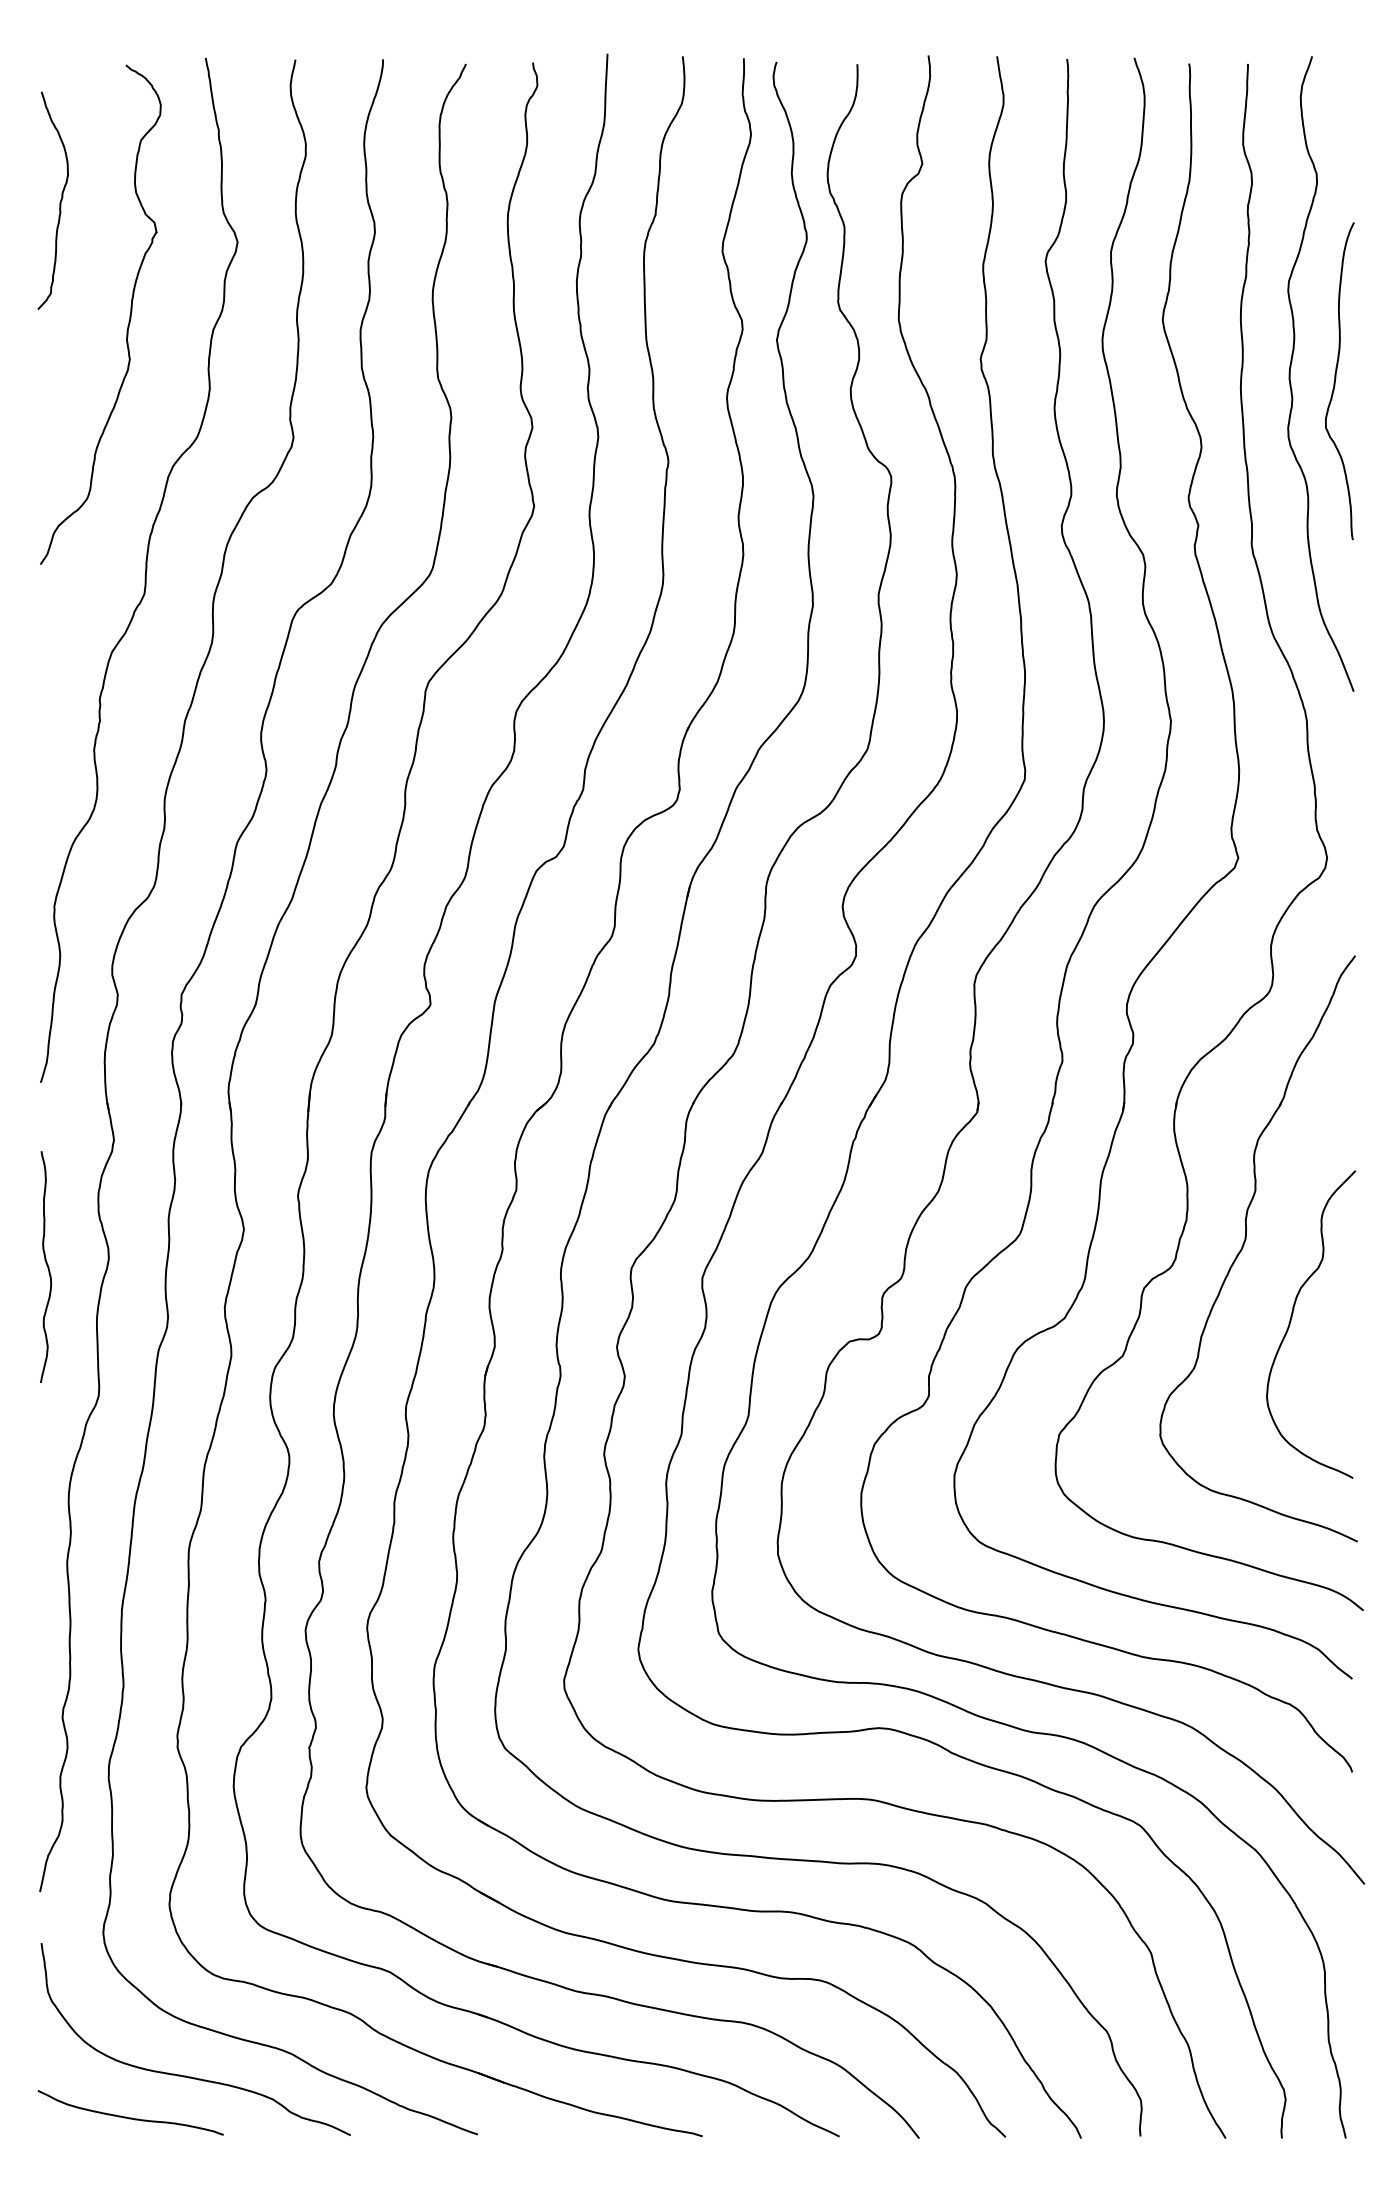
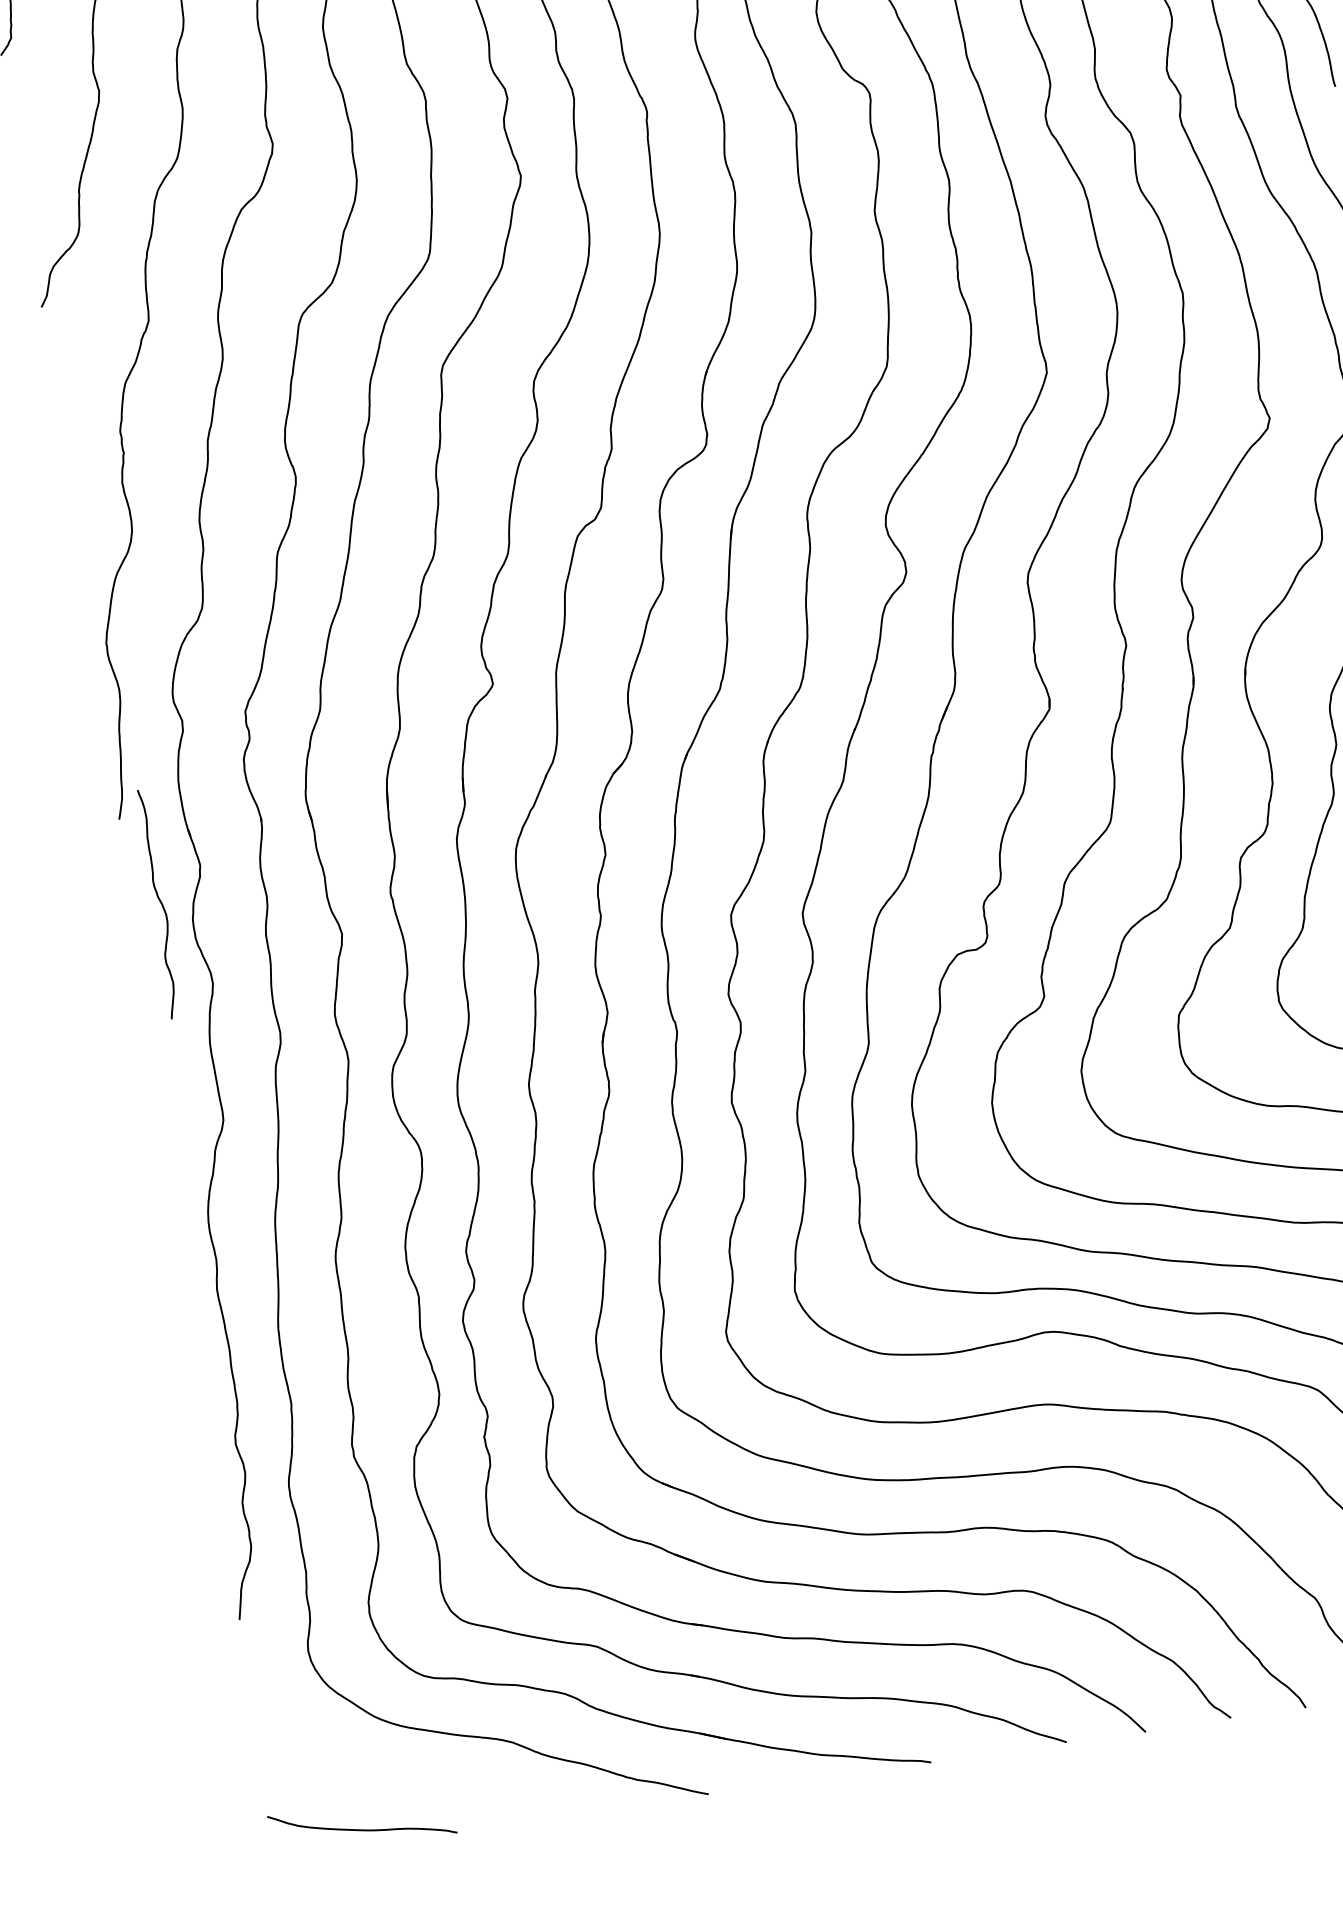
curve: (46, 1265) -> (159, 902), moved
curve: (186, 2075) -> (411, 1779), removed

